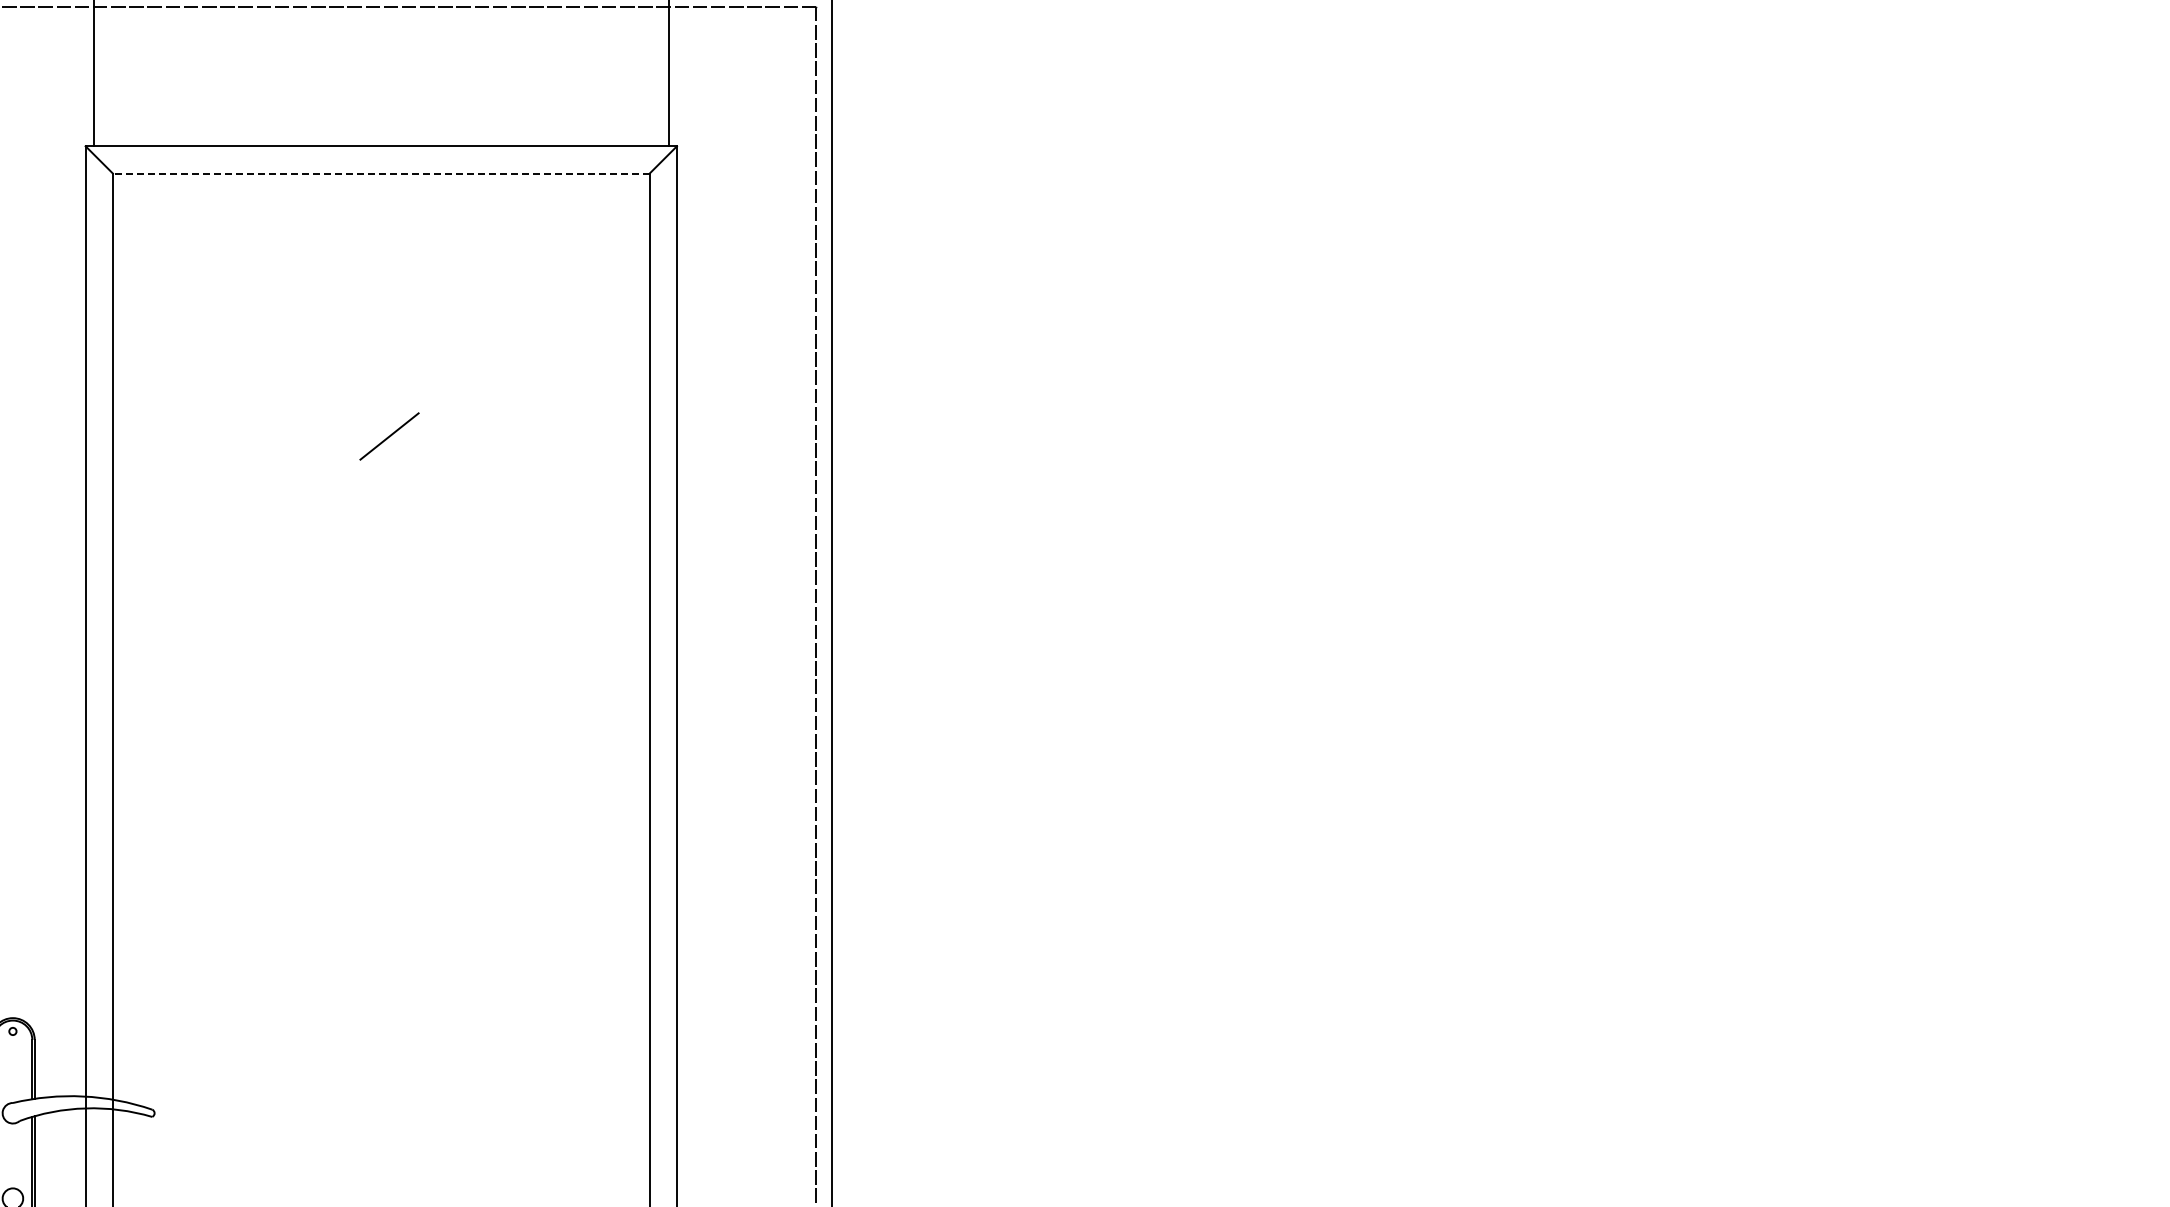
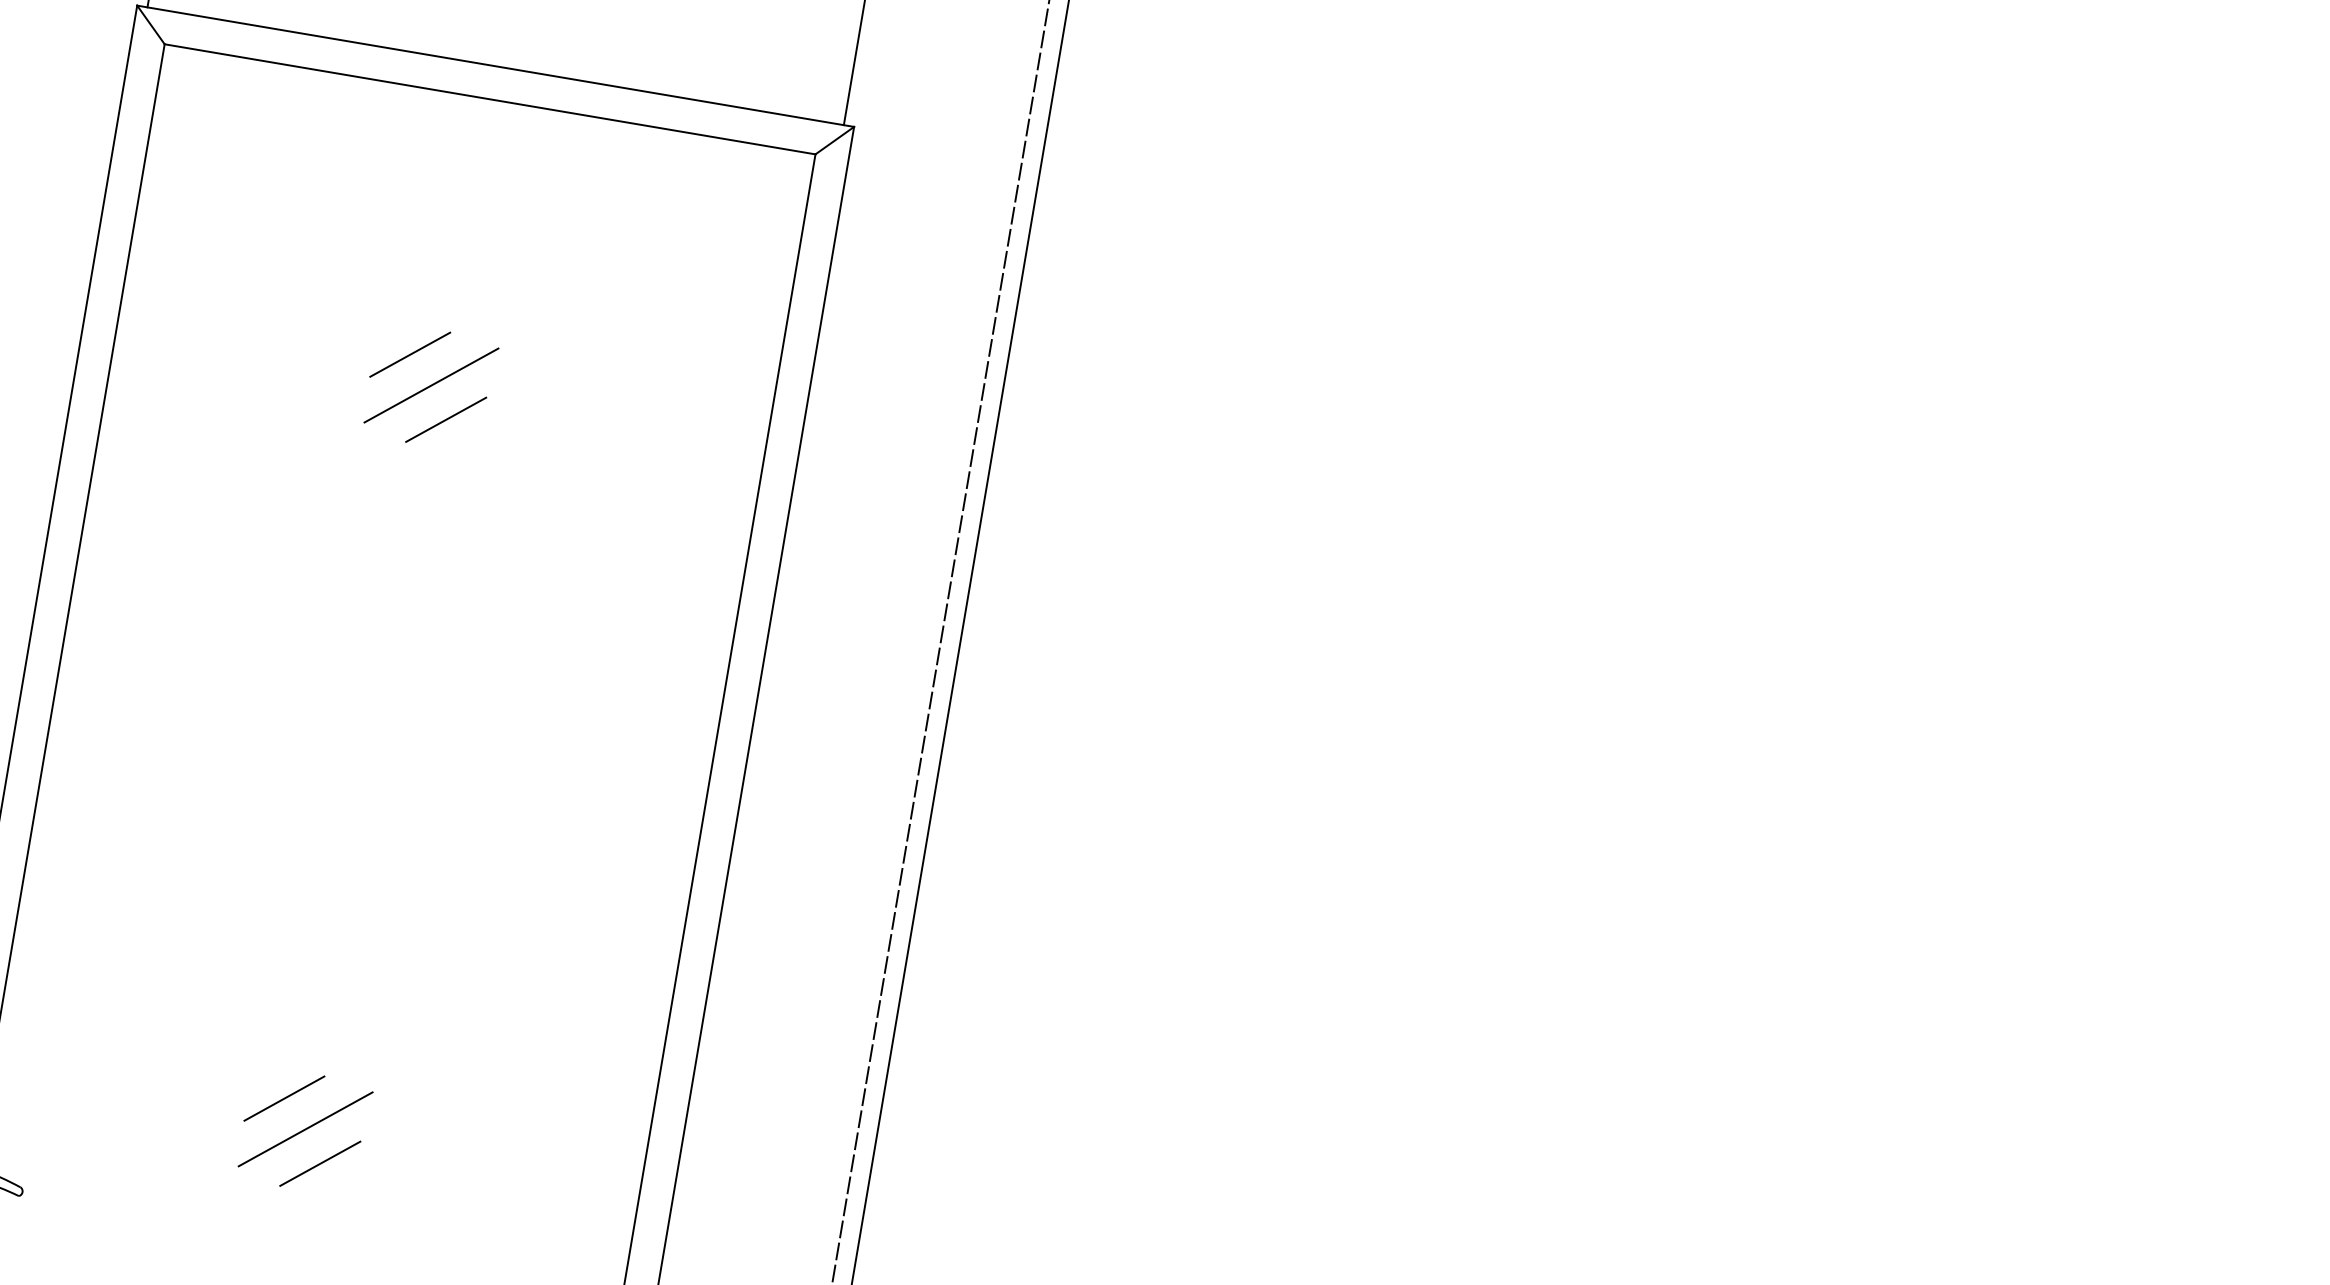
line: (380, 173) -> (489, 99), dashed -> solid
line: (351, 389) -> (409, 355), added
line: (372, 410) -> (430, 384), added
line: (351, 1002) -> (283, 1098), added
line: (372, 1024) -> (304, 1129), added
line: (389, 1049) -> (320, 1162), added

